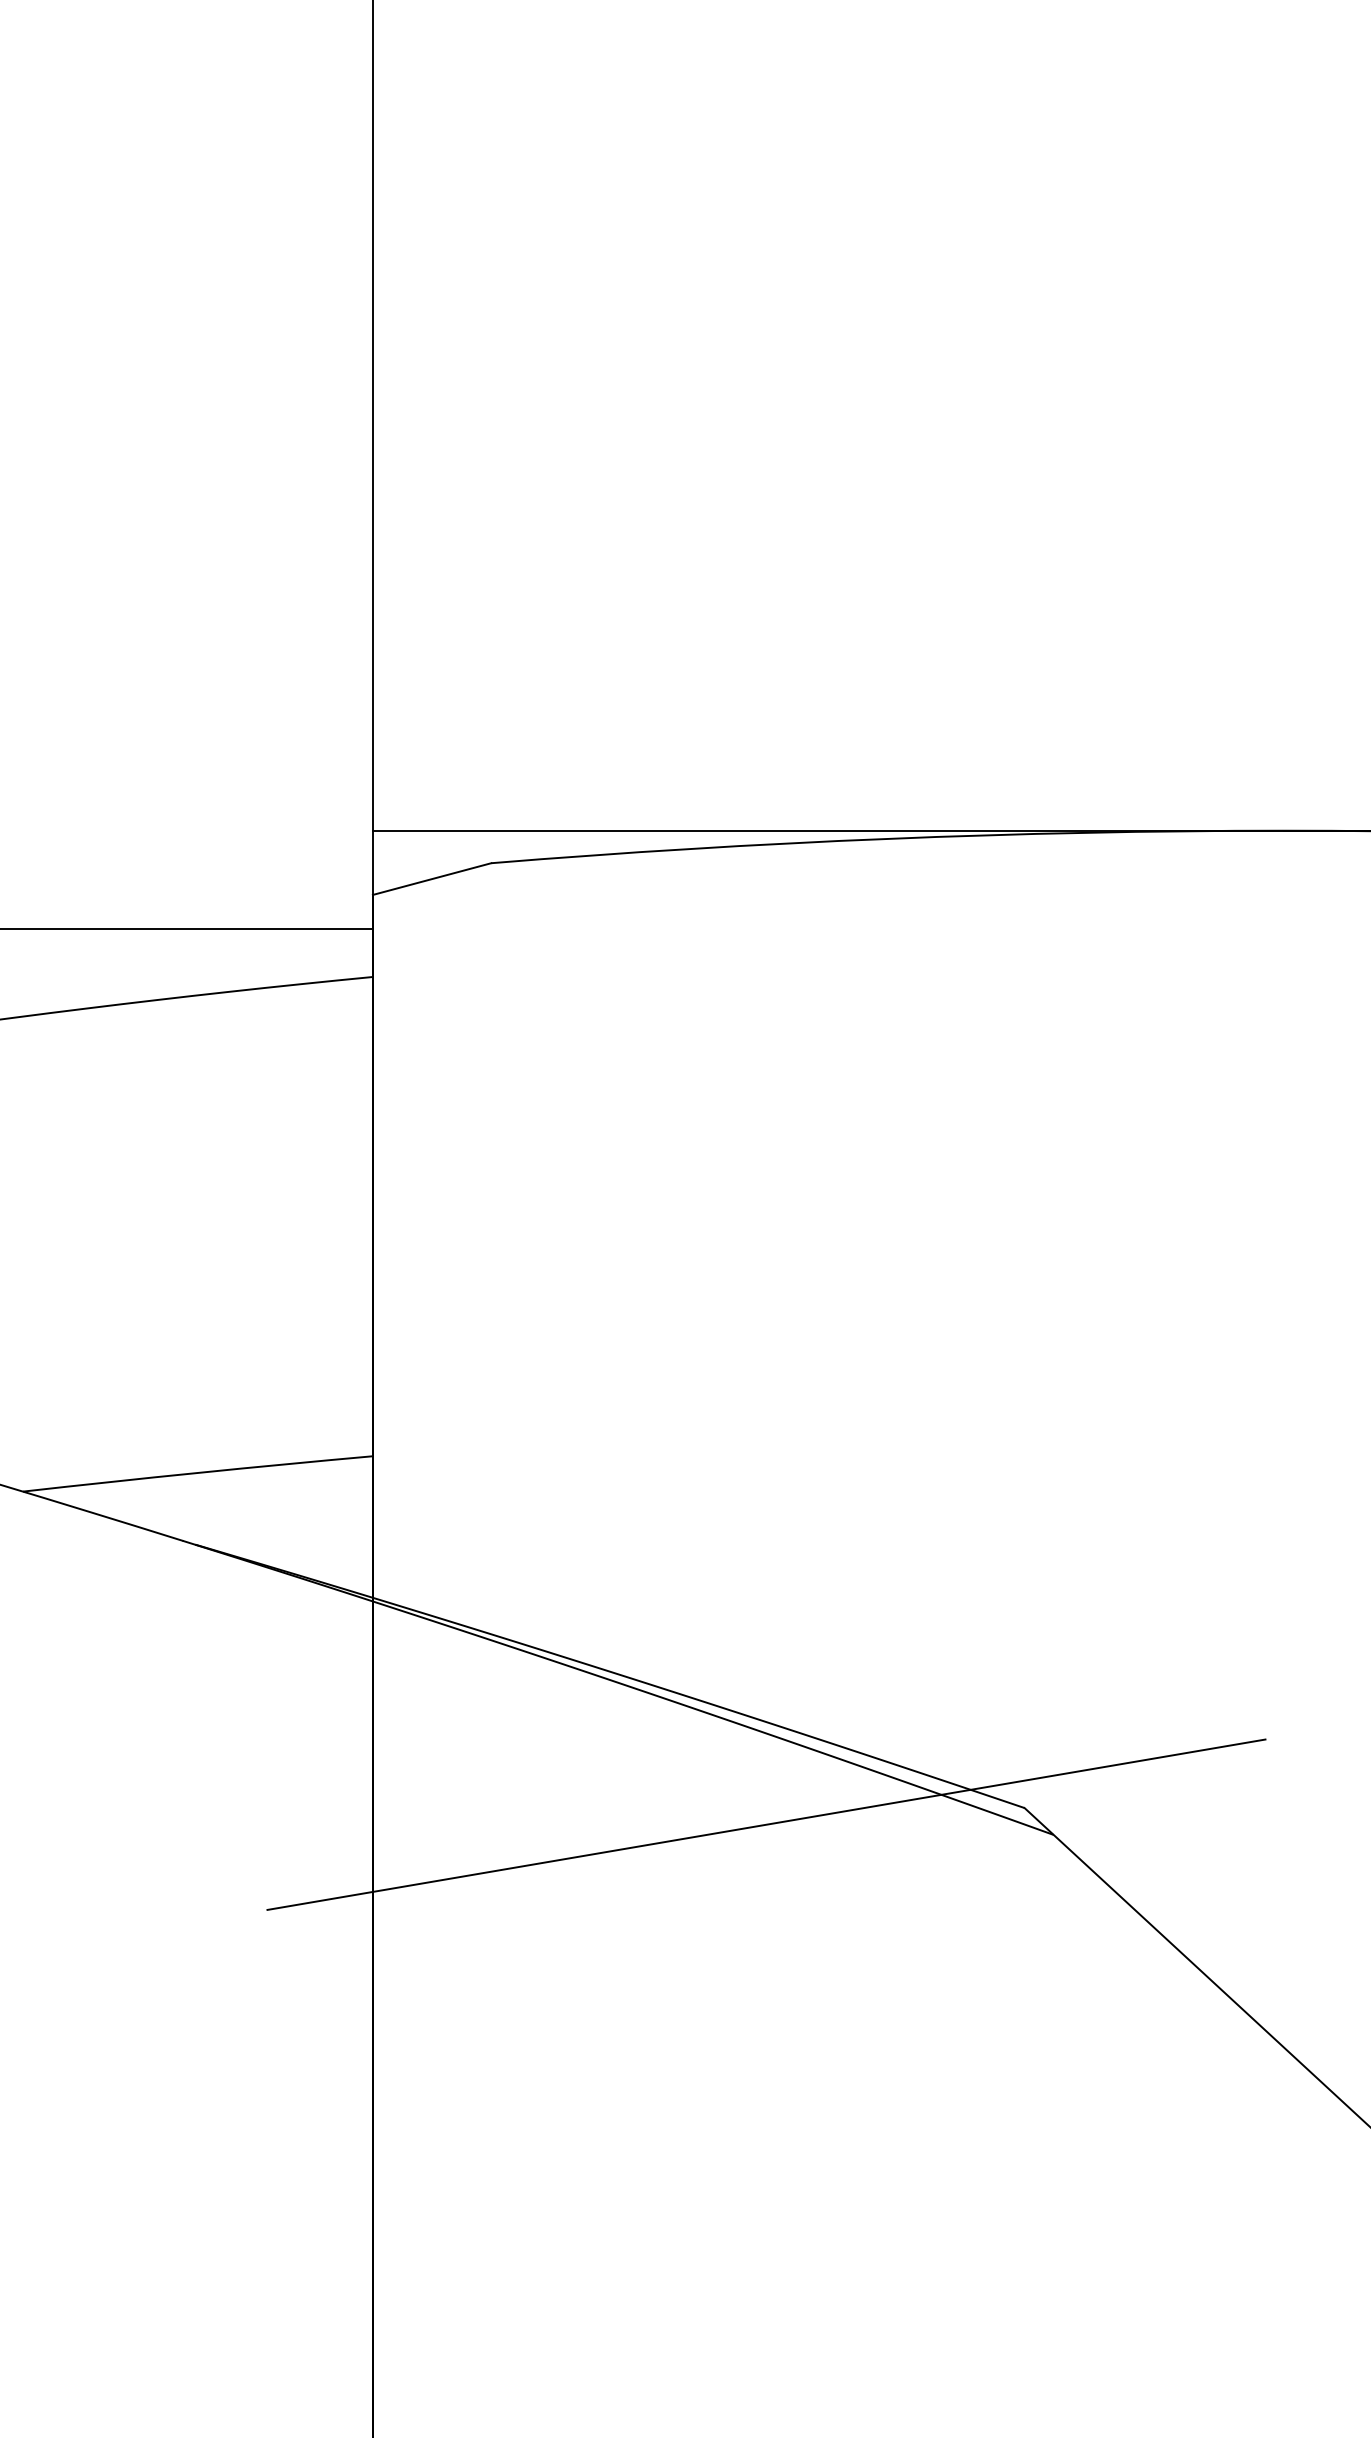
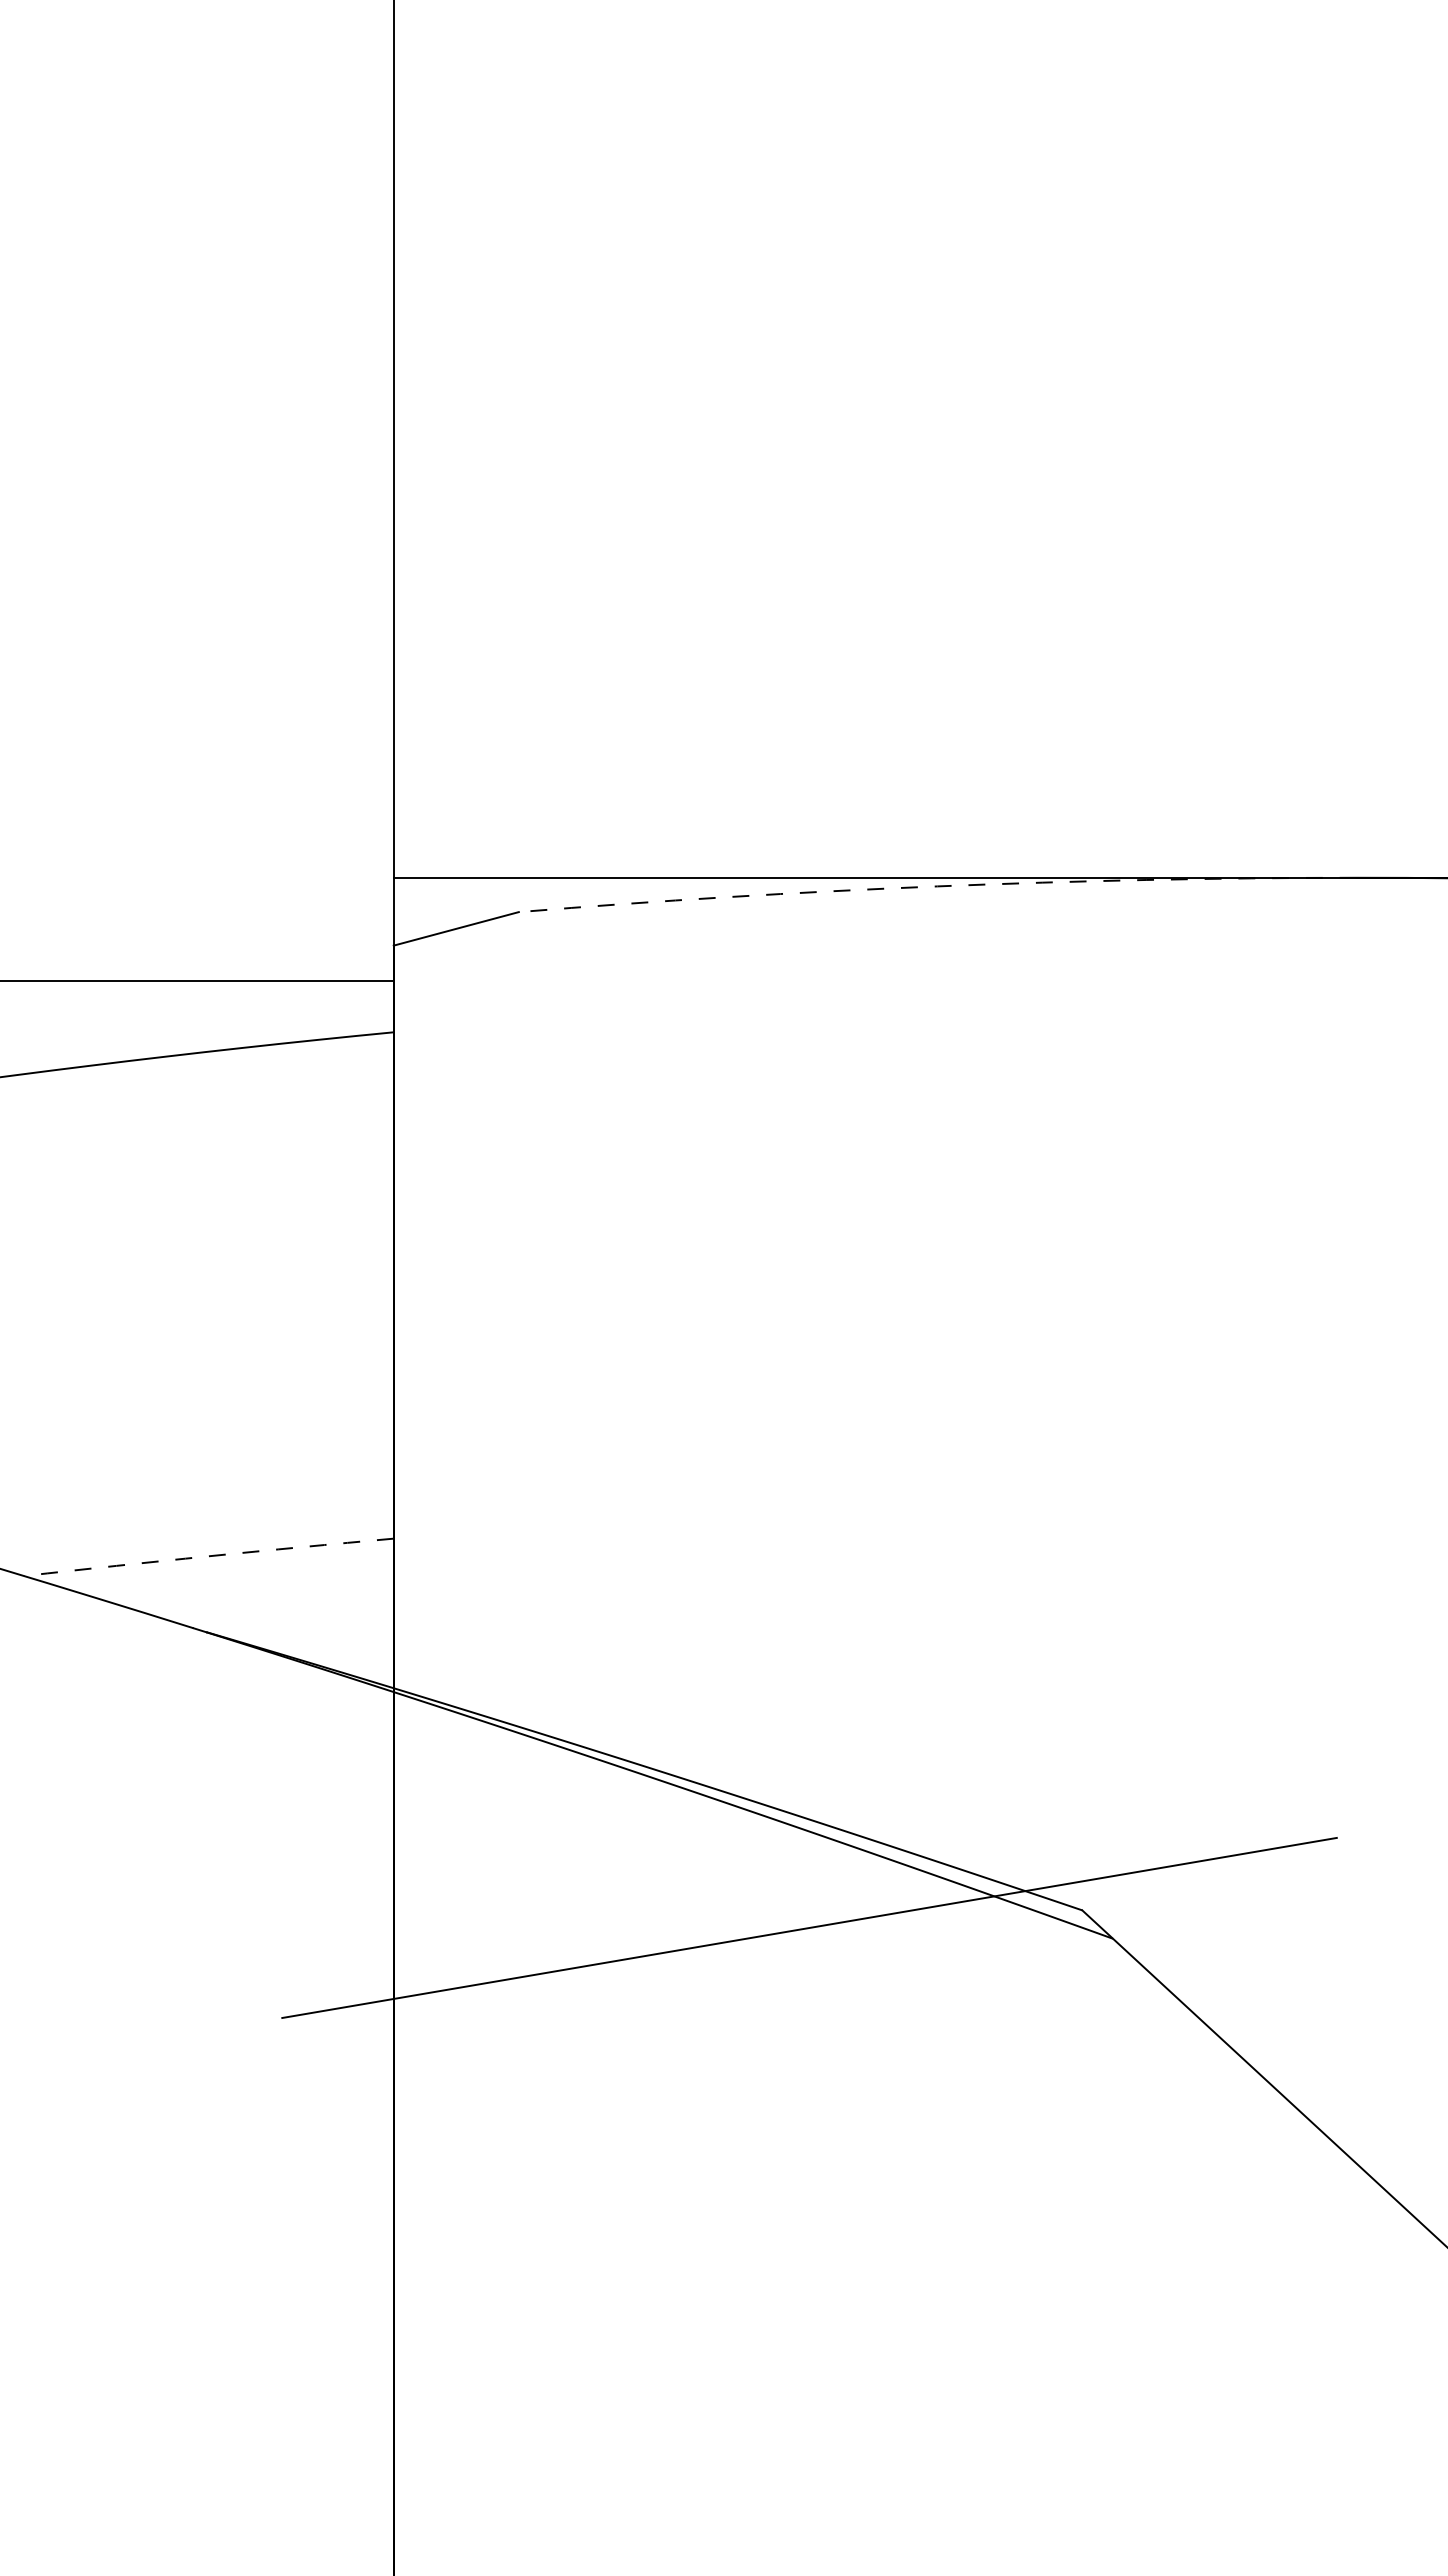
arc: (887, 838) -> (937, 886), solid -> dashed
arc: (197, 1473) -> (208, 1556), solid -> dashed

